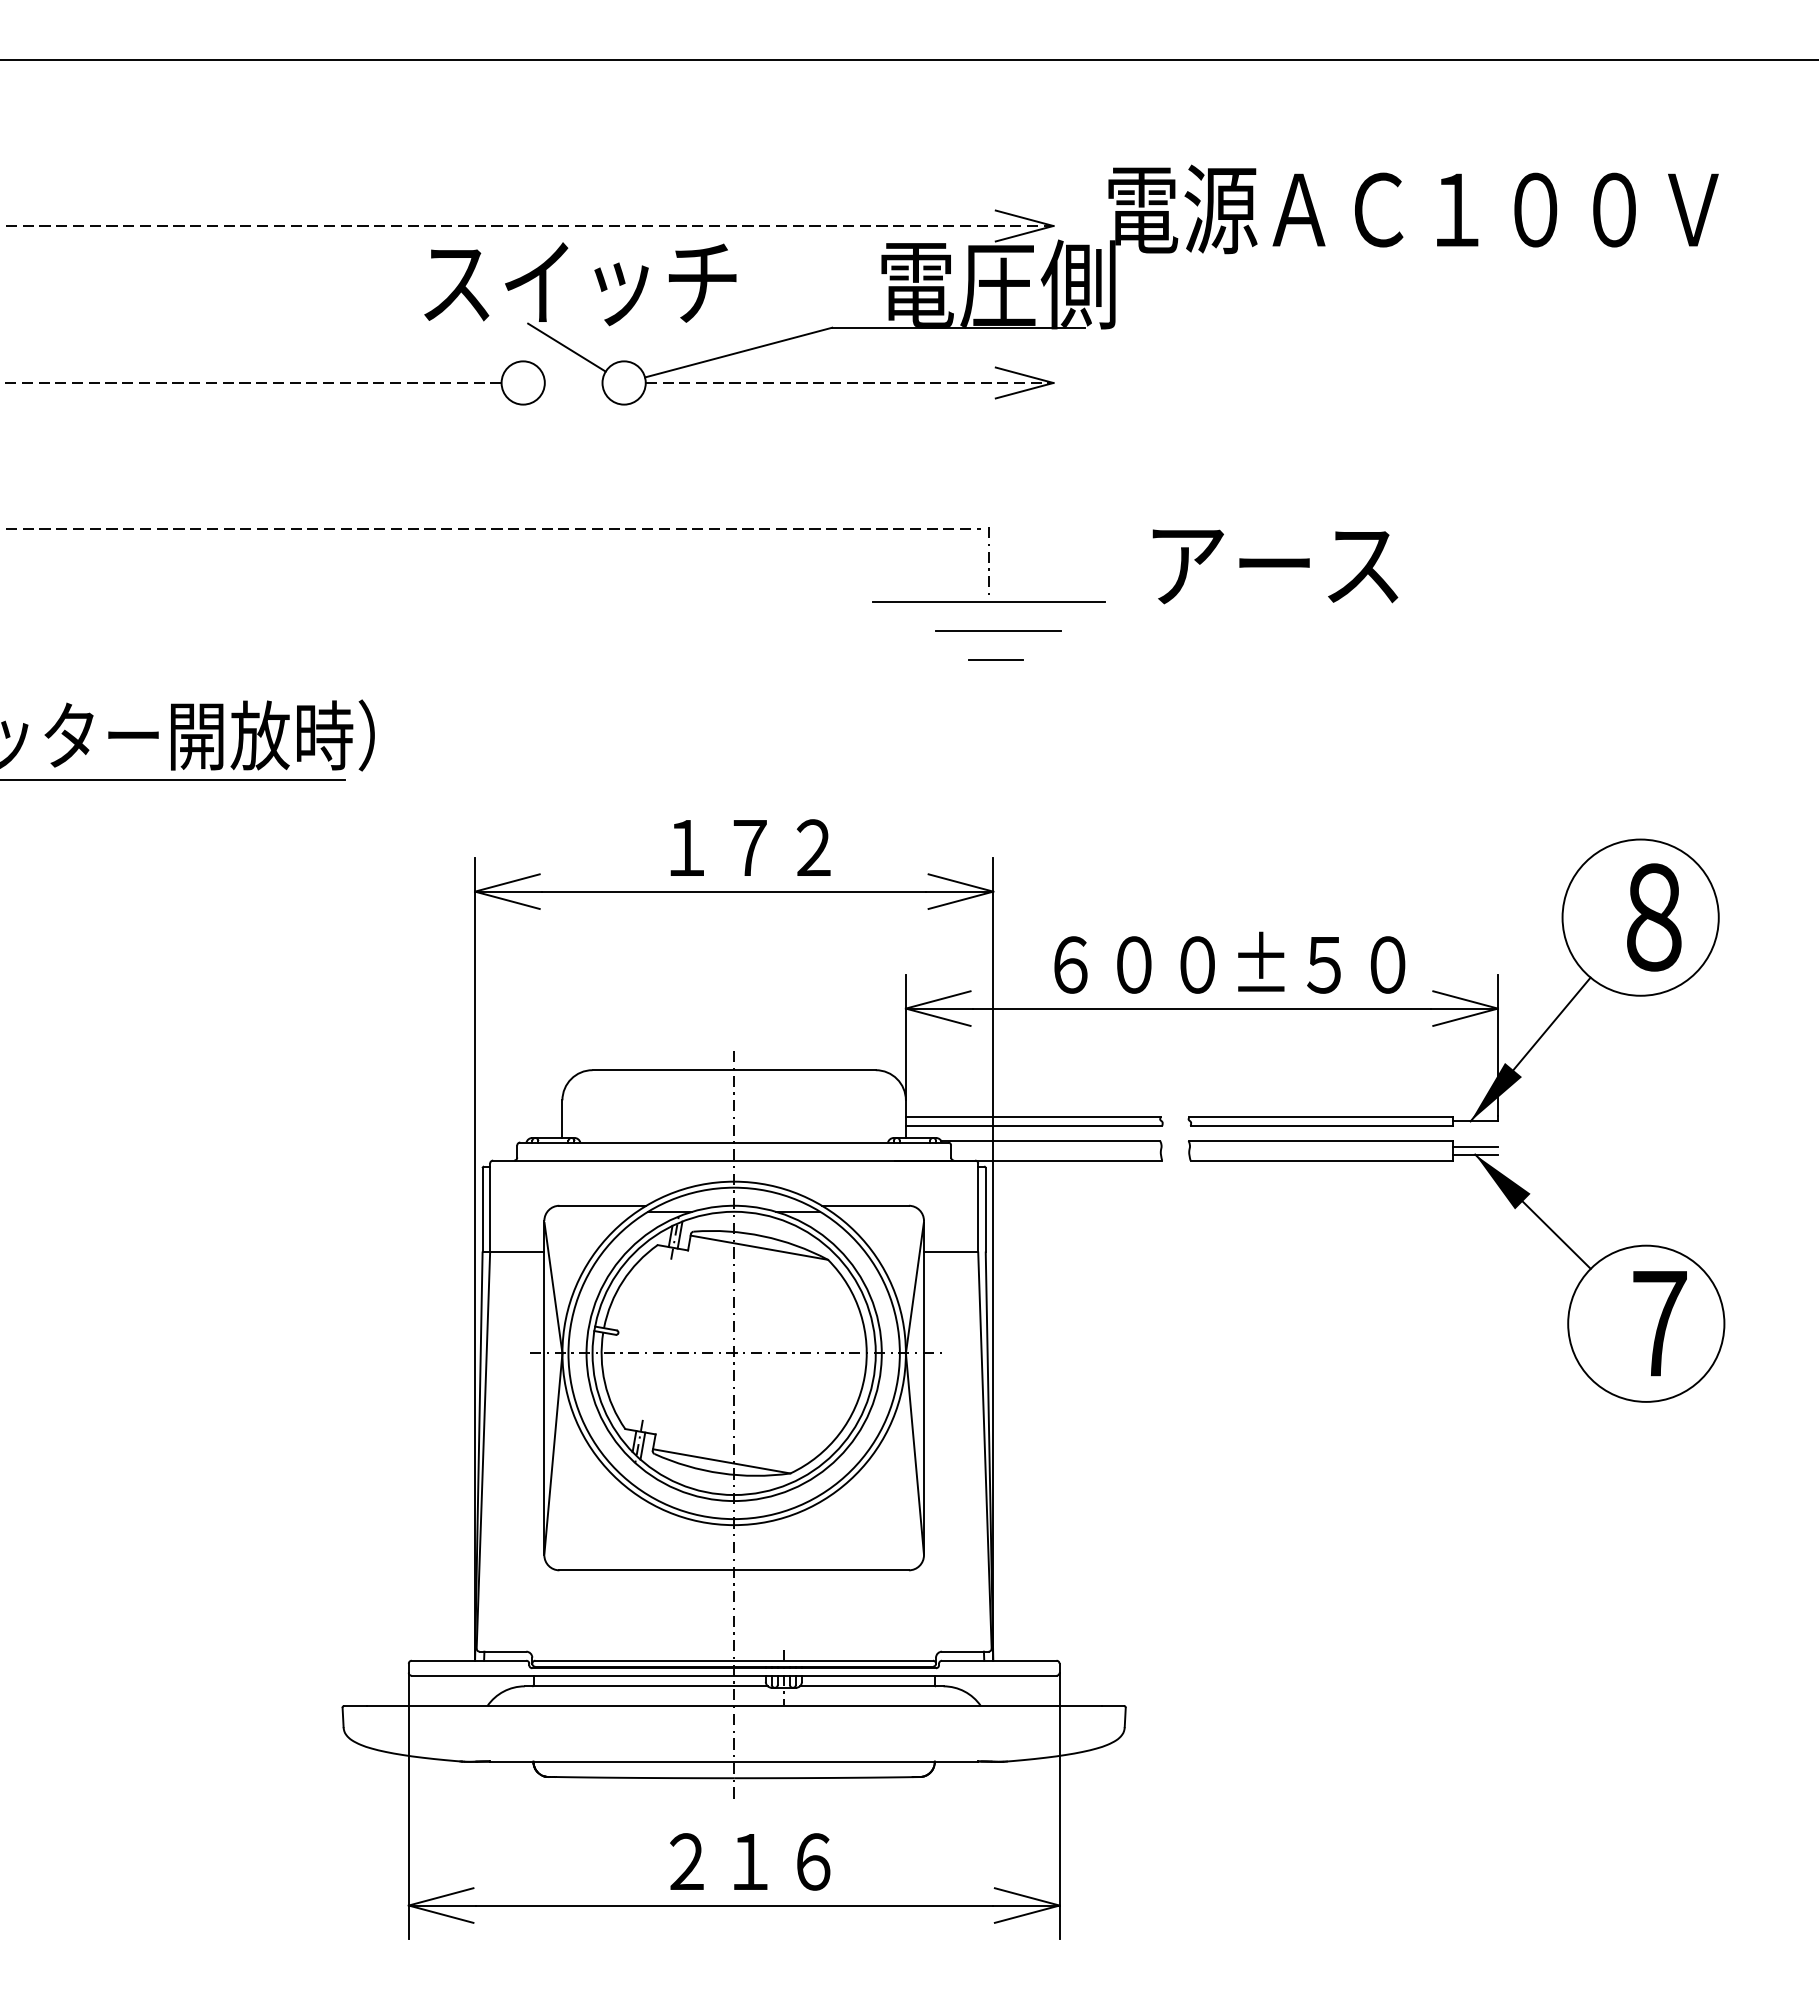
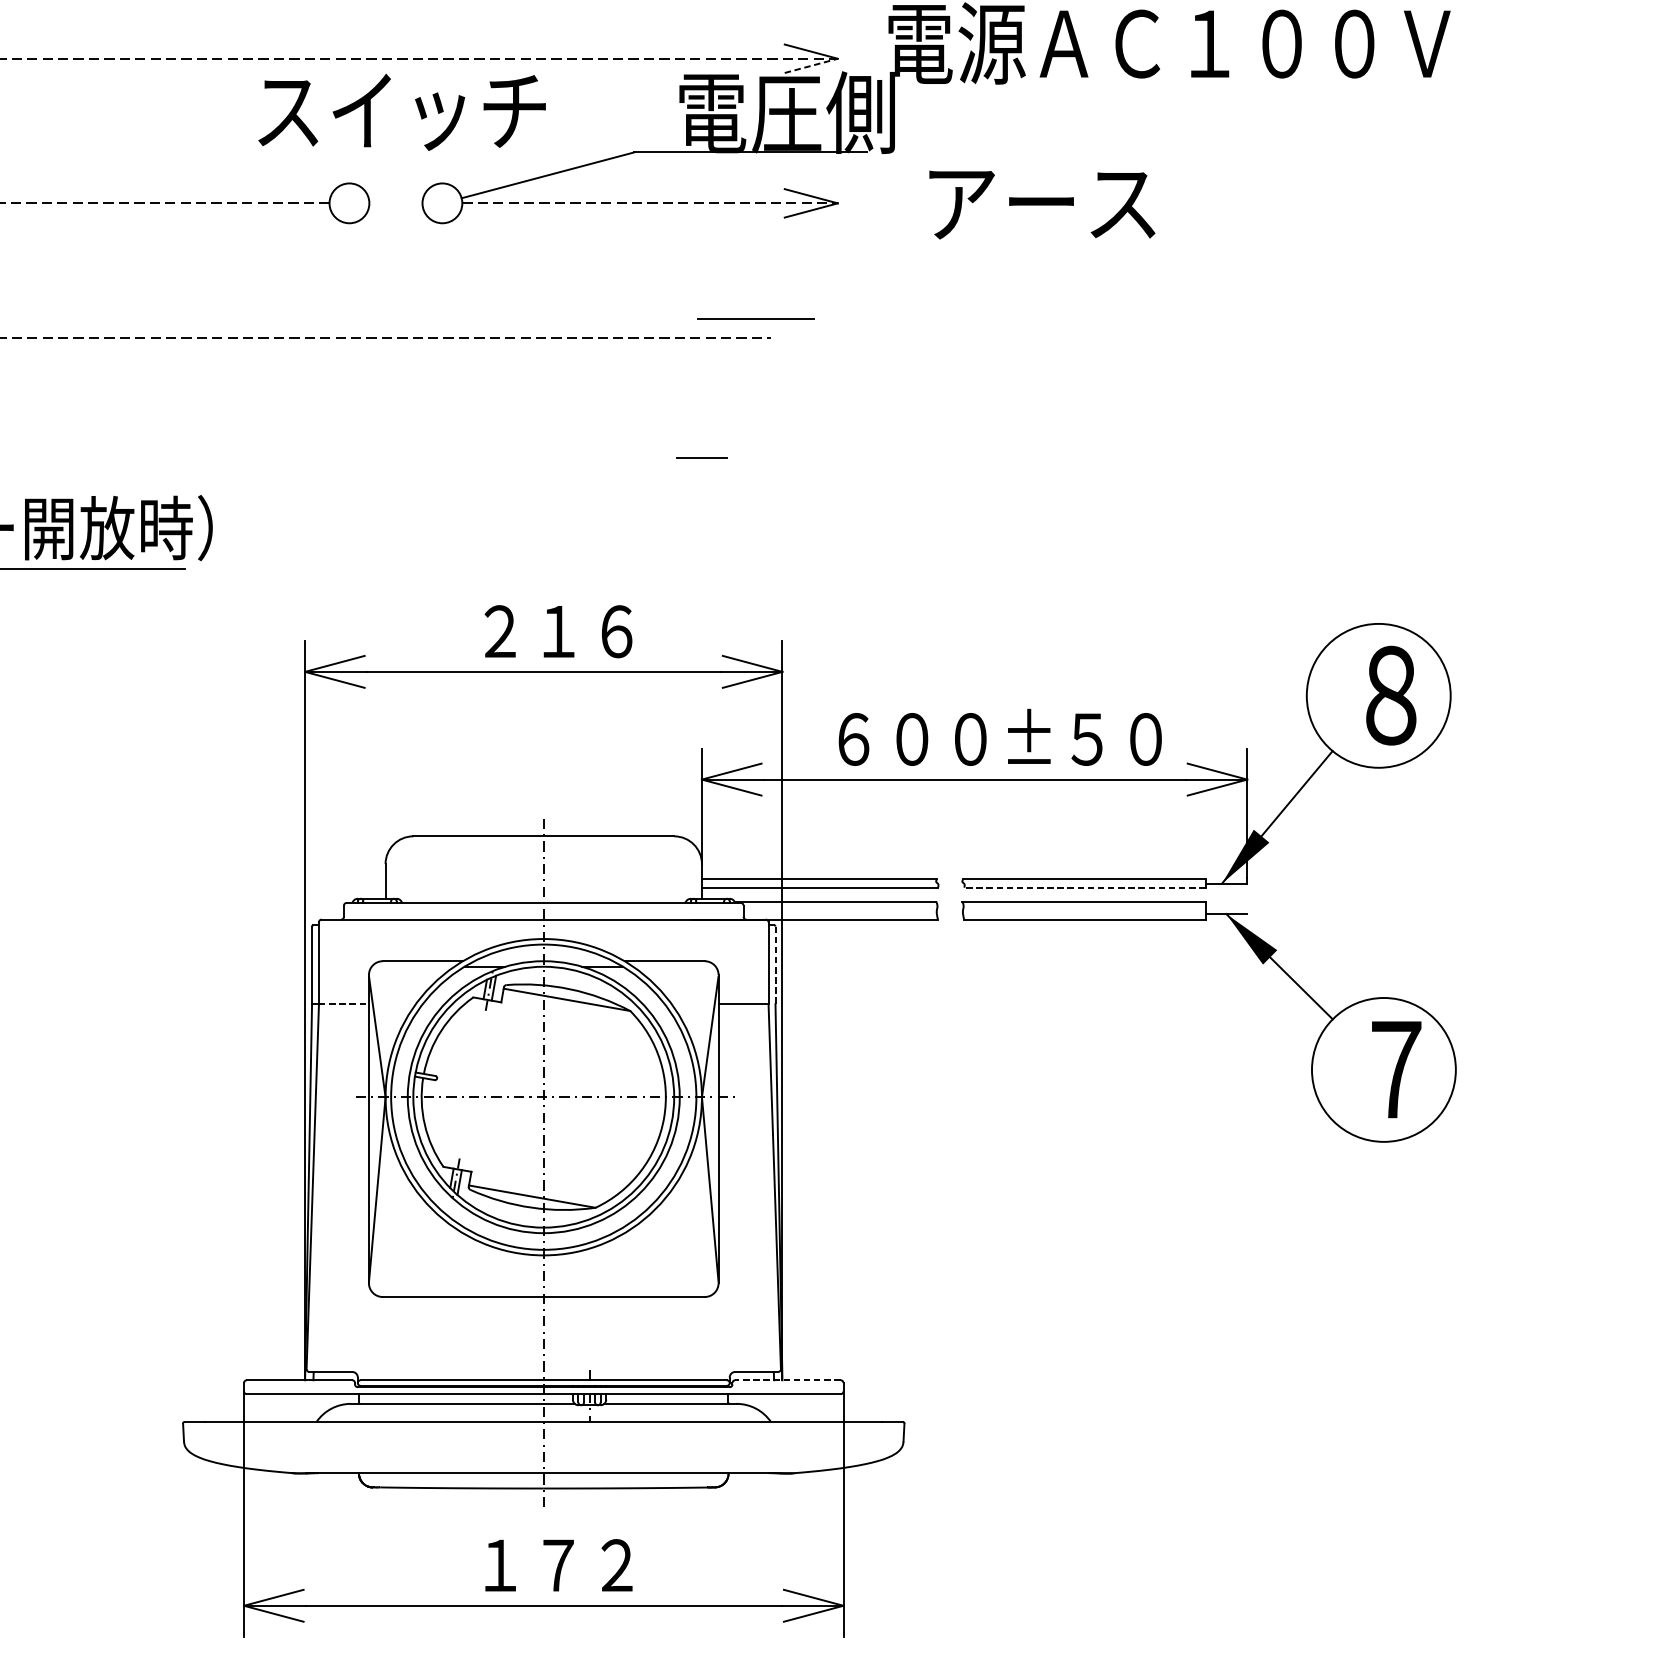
line: (1024, 233) -> (811, 65), solid -> dashed
line: (566, 347) -> (389, 170), removed
part: (988, 564) -> (778, 370), removed
text: (1275, 566) -> (1042, 204), moved
line: (998, 630) -> (755, 318), moved
line: (995, 659) -> (701, 458), moved
text: (750, 847) -> (558, 631), １７２ -> ２１６
line: (1321, 1125) -> (1084, 887), solid -> dashed
line: (1474, 1147) -> (1225, 907), removed
line: (985, 1210) -> (775, 965), solid -> dashed
line: (517, 1252) -> (344, 1004), solid -> dashed
line: (998, 1660) -> (787, 1380), solid -> dashed
text: (750, 1861) -> (558, 1565), ２１６ -> １７２

